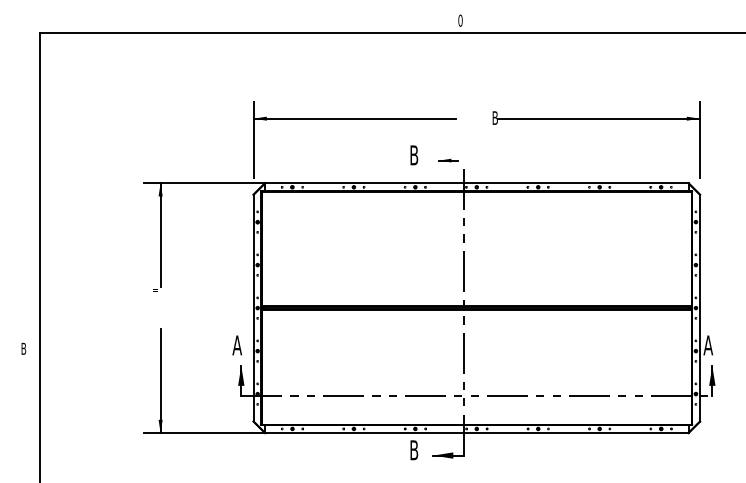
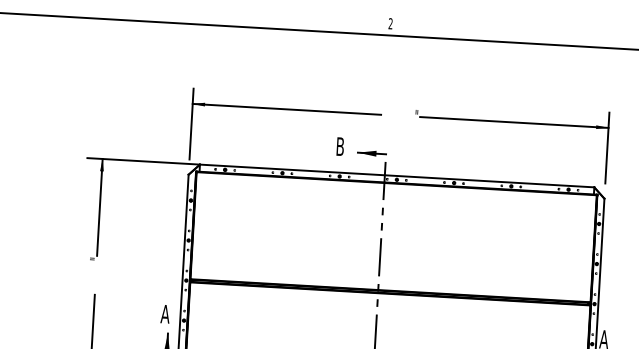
text: (460, 20) -> (390, 23), 0 -> 2
text: (494, 117) -> (417, 115), B -> "
part: (448, 160) -> (371, 153), size x1.67

